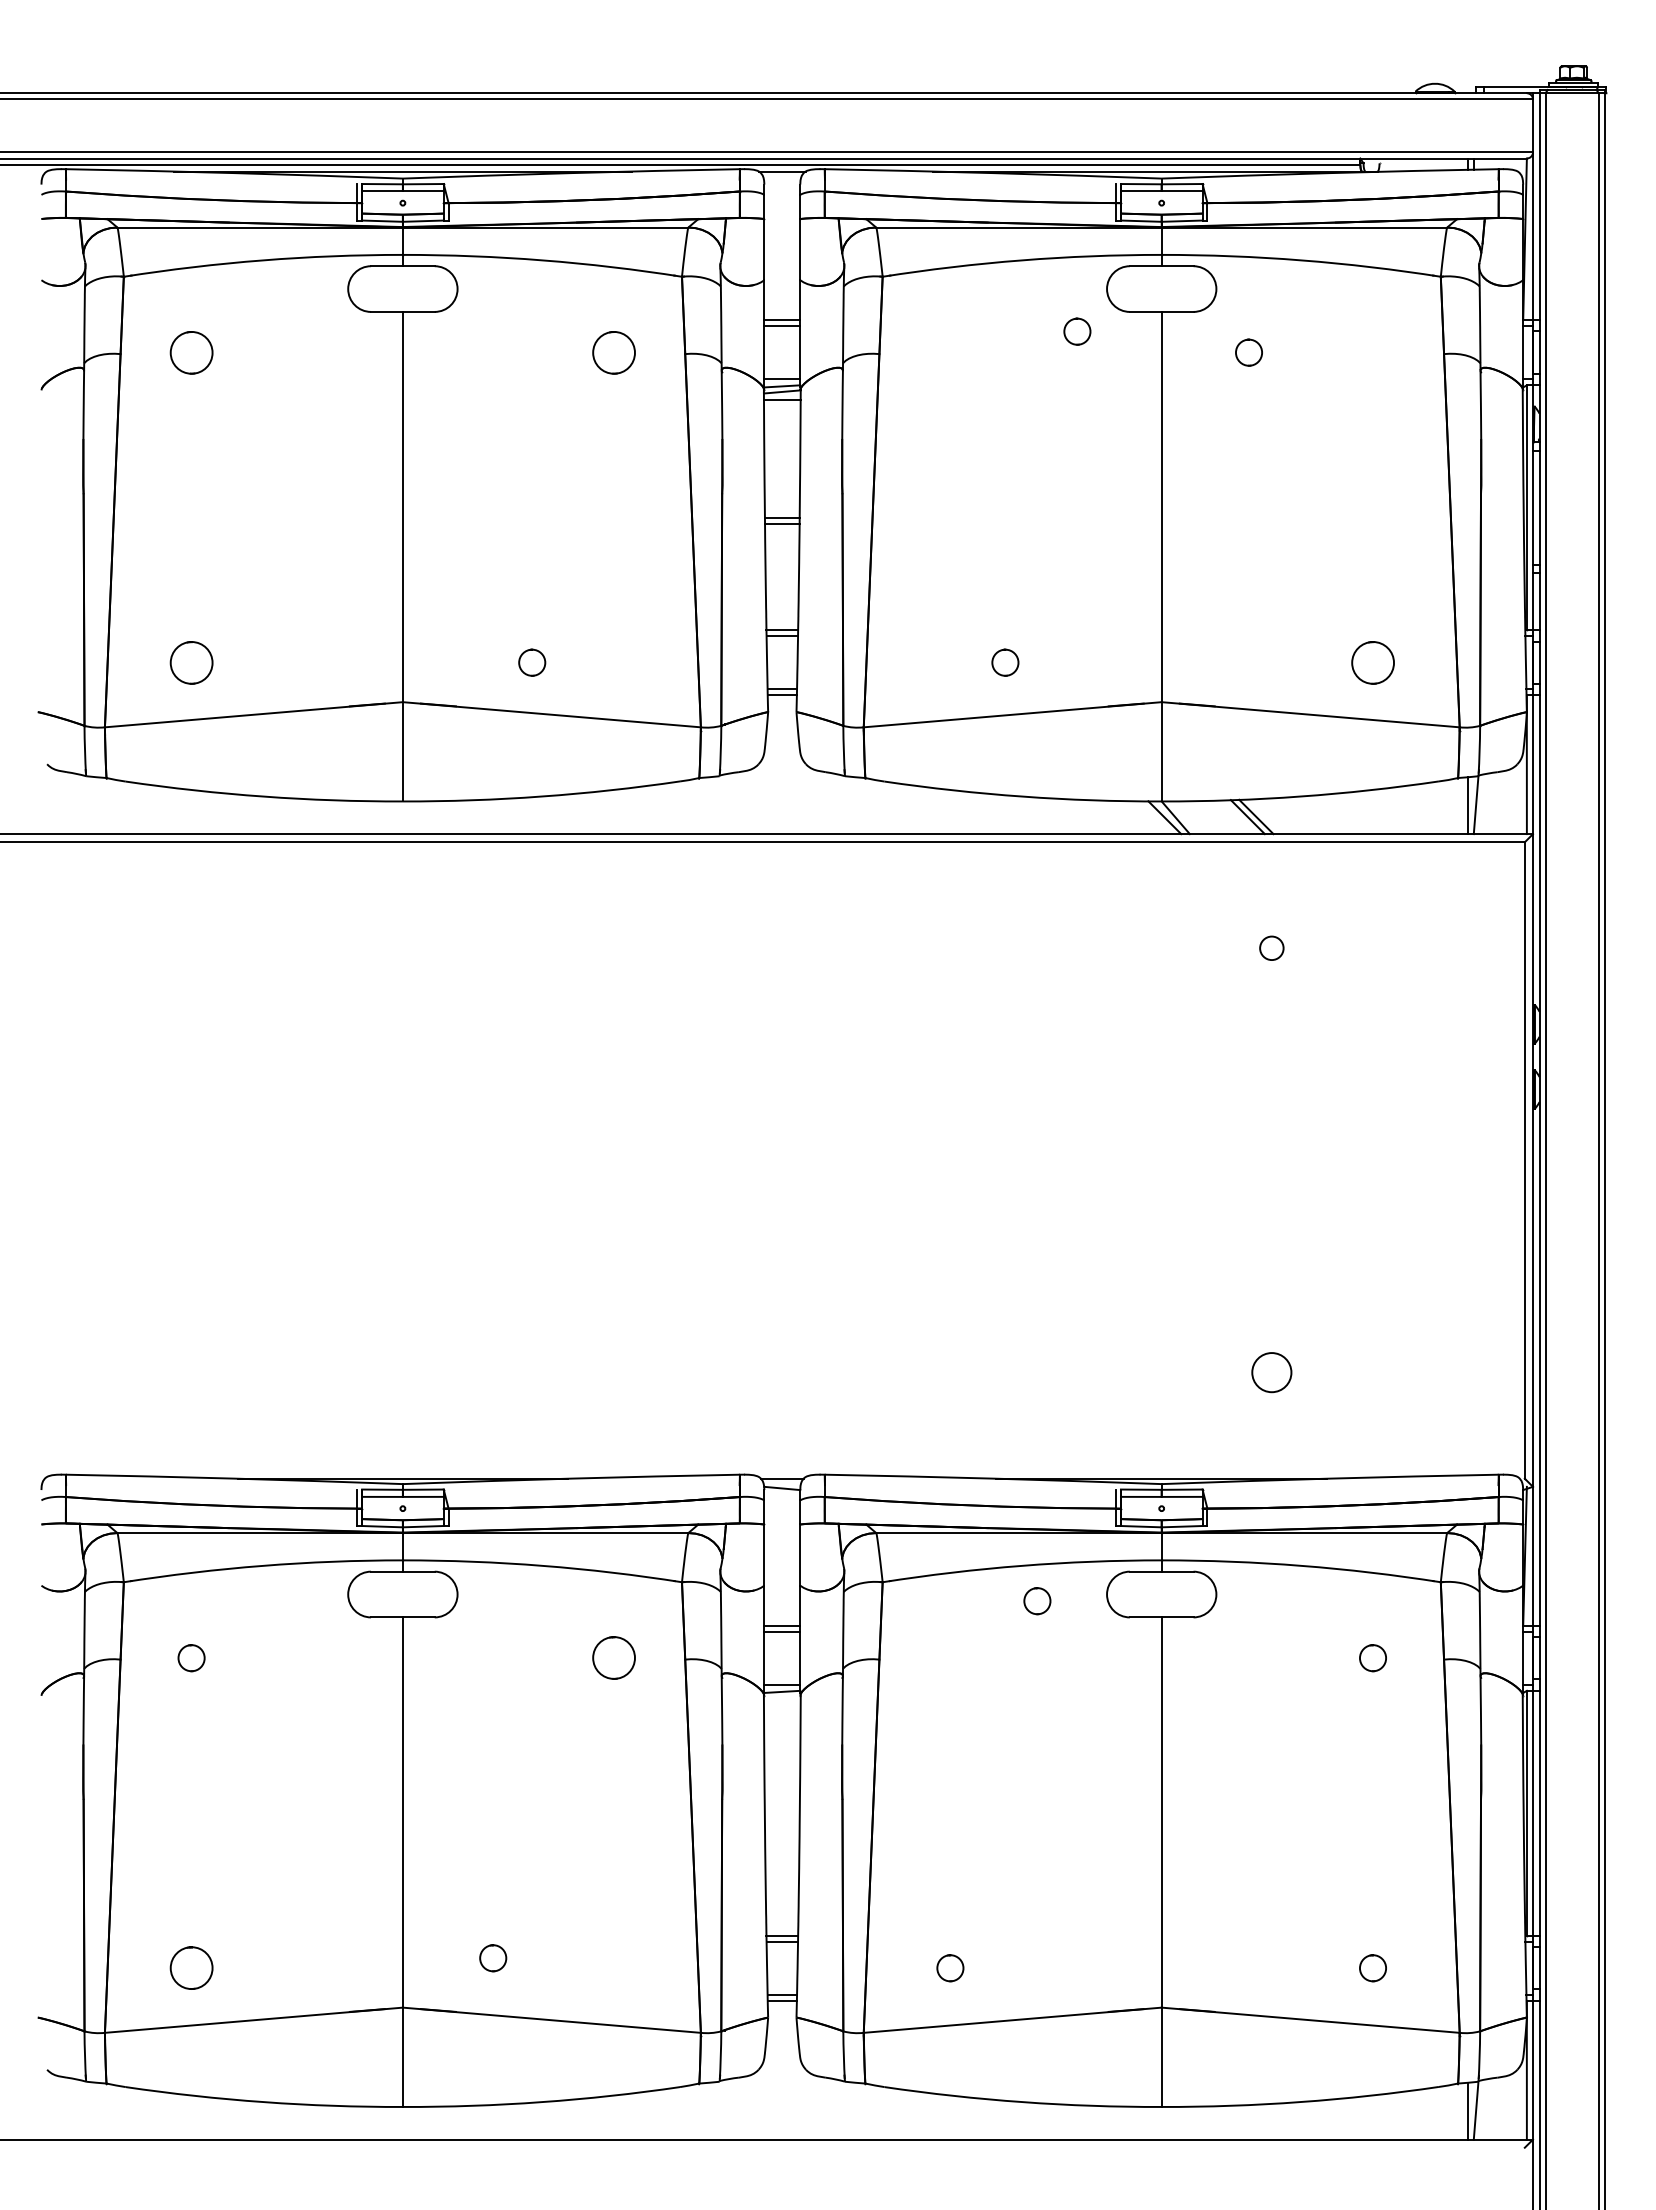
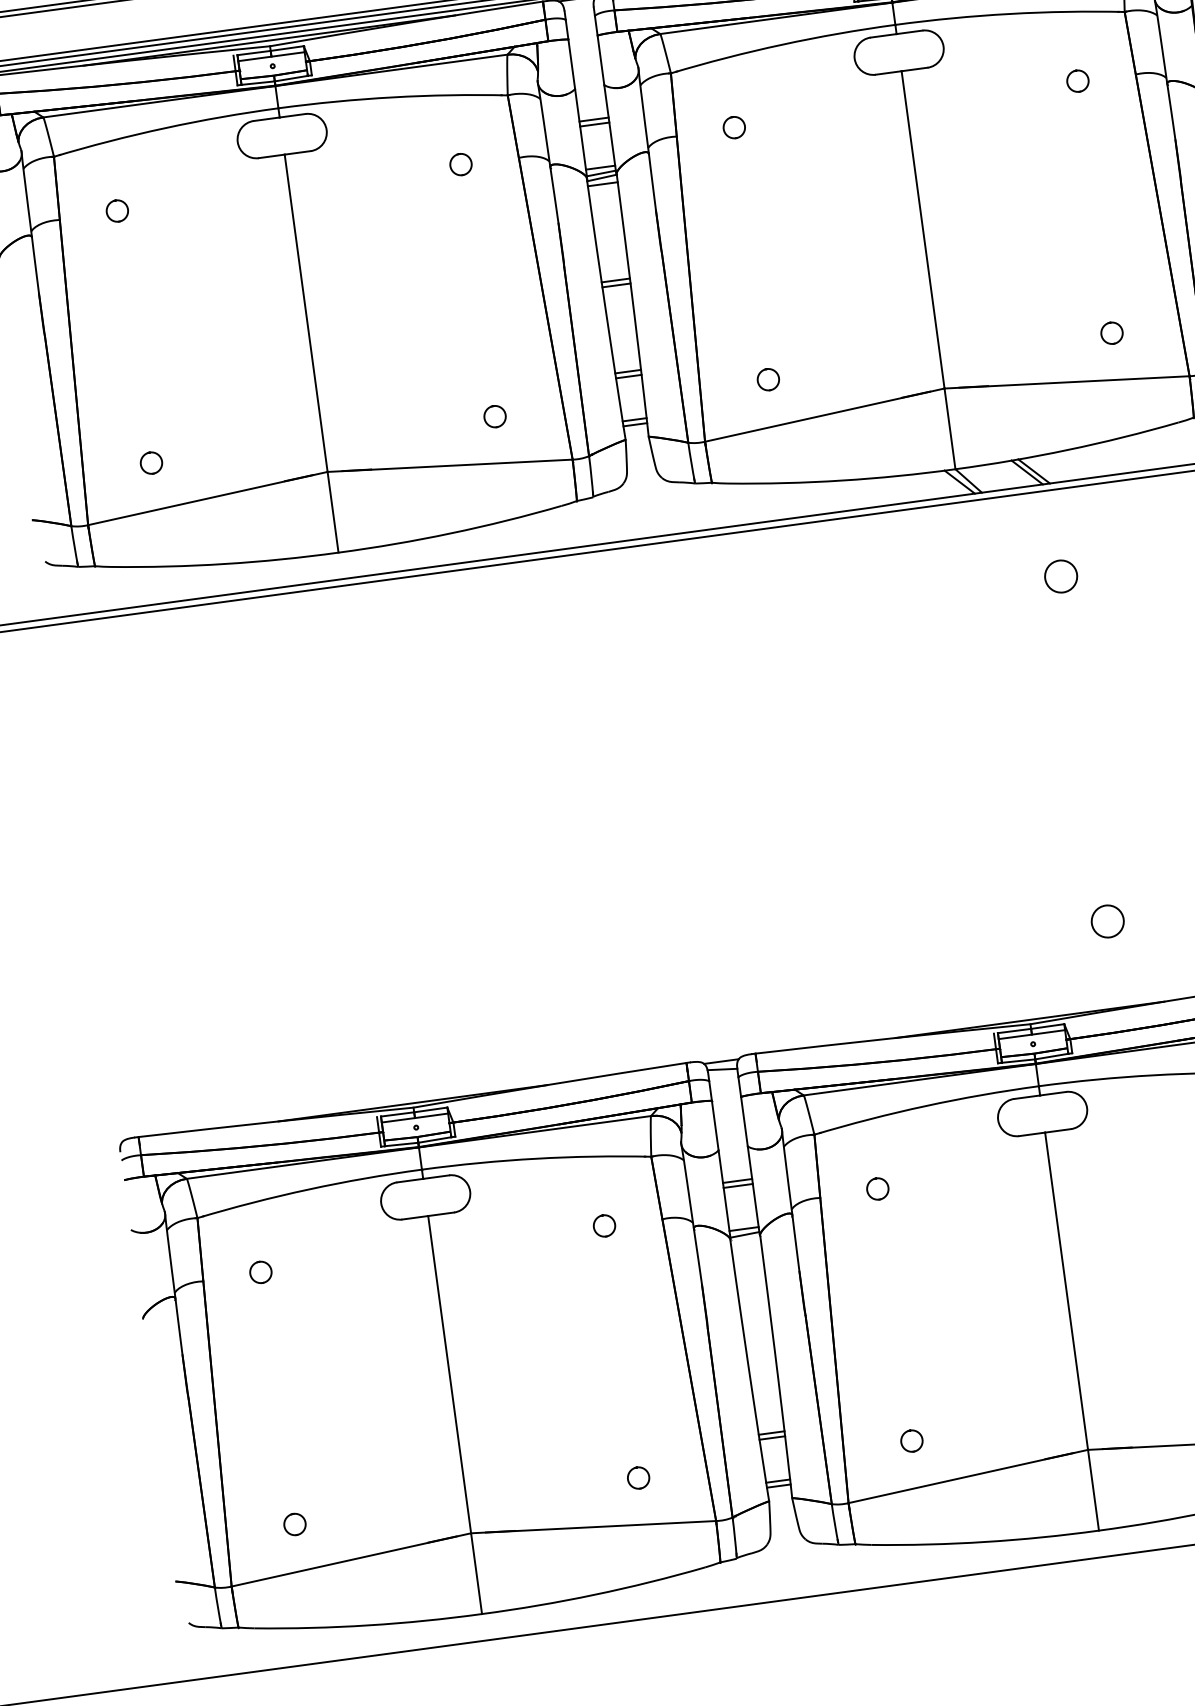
circle: (1077, 331) -> (734, 127), moved
circle: (191, 352) -> (117, 210), size x0.62
circle: (614, 352) -> (461, 164), size x0.62
circle: (1248, 352) -> (1077, 81), moved
circle: (191, 662) -> (151, 462), size x0.62
circle: (532, 662) -> (495, 416), moved
circle: (1005, 662) -> (768, 379), moved
circle: (1372, 662) -> (1111, 333), size x0.62
circle: (1271, 947) -> (1060, 575), size x1.67
circle: (1037, 1601) -> (877, 1189), moved
circle: (614, 1658) -> (604, 1226), size x0.62
circle: (493, 1958) -> (638, 1478), moved
circle: (191, 1968) -> (294, 1524), size x0.62

